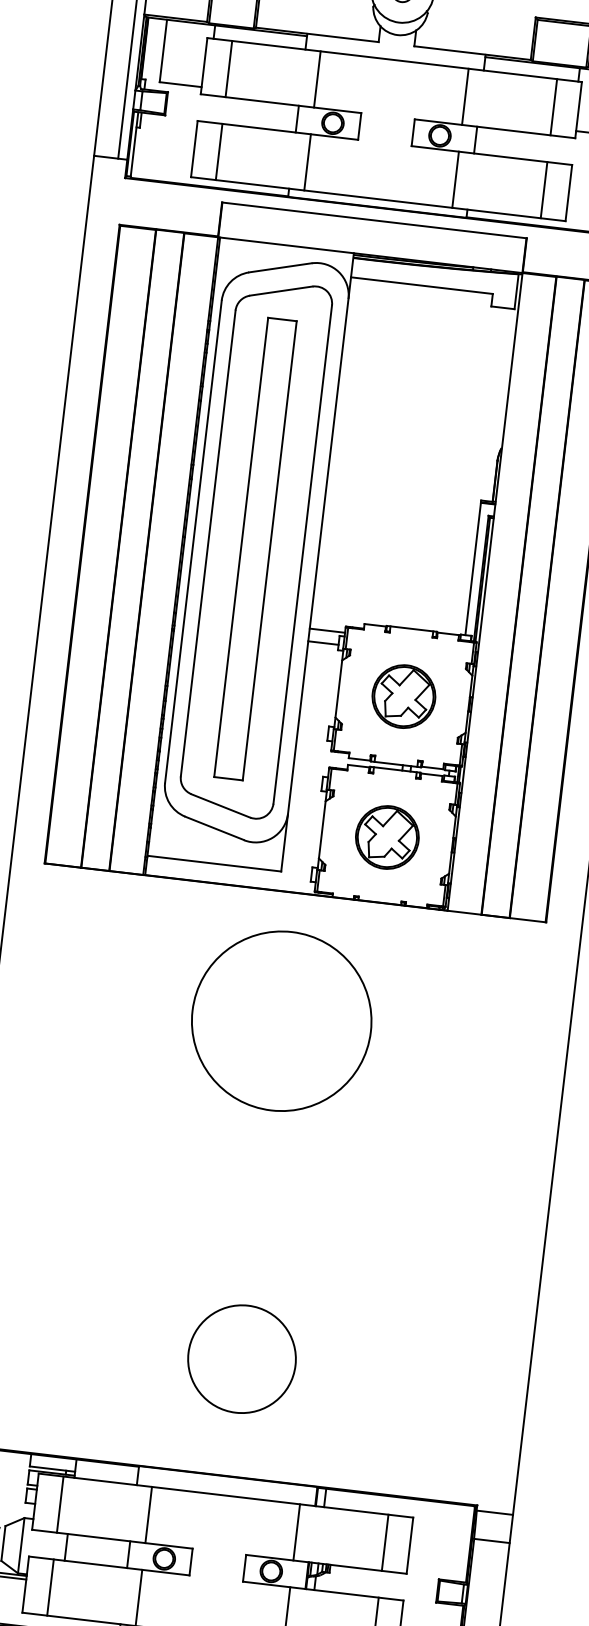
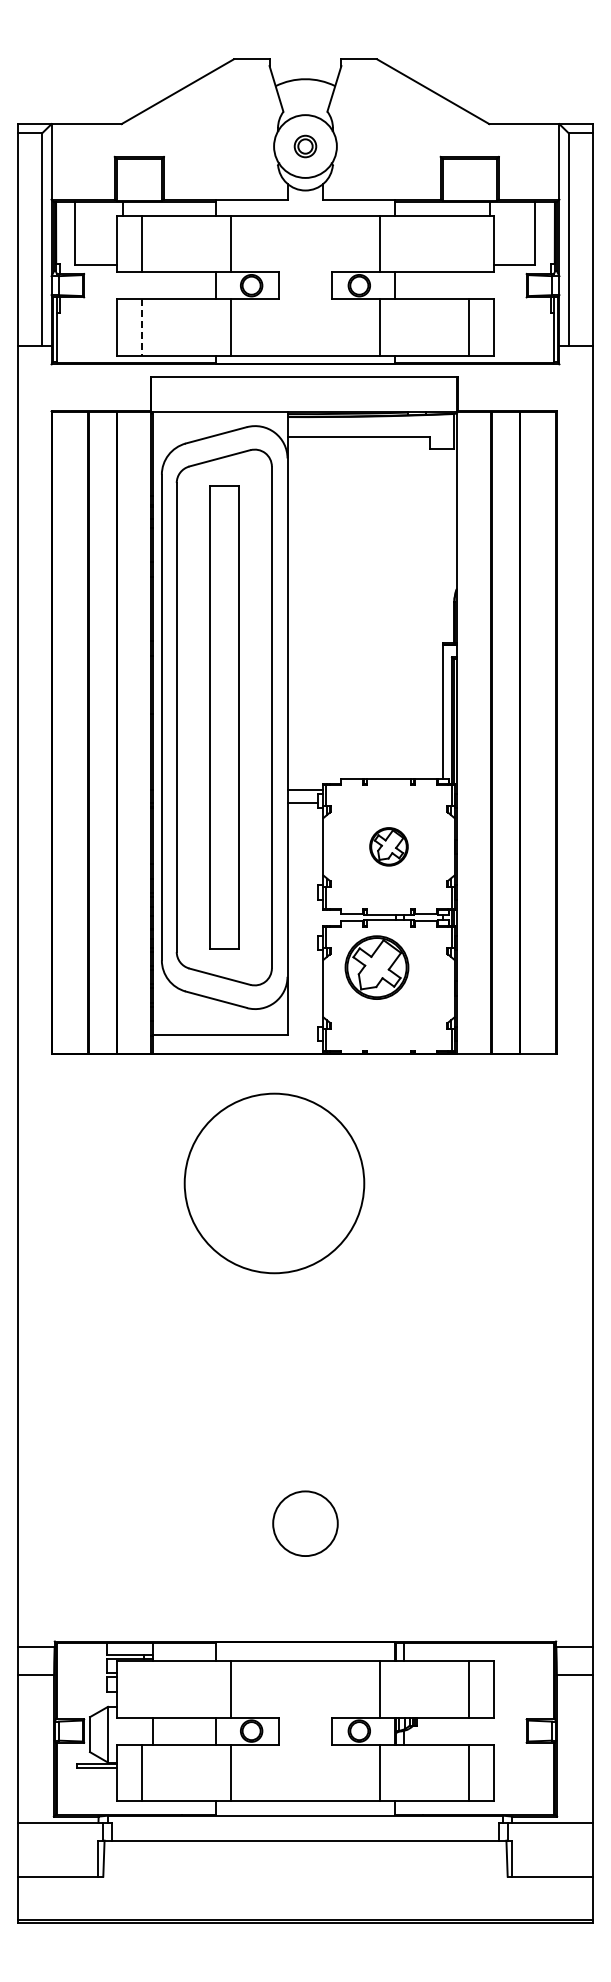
line: (554, 106) -> (469, 243), removed
line: (218, 152) -> (141, 327), solid -> dashed
part: (403, 696) -> (388, 846), size x0.6
part: (386, 837) -> (376, 967), moved
circle: (281, 1021) -> (274, 1183), moved
circle: (242, 1358) -> (305, 1523), size x0.6
line: (59, 1504) -> (141, 1689), removed

